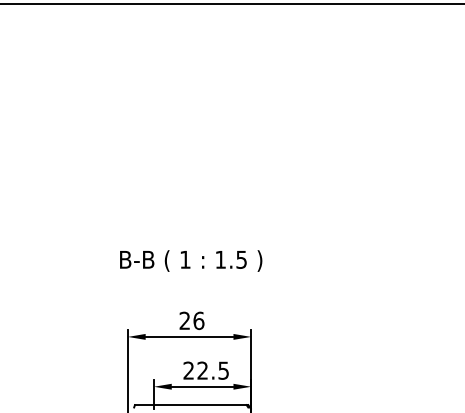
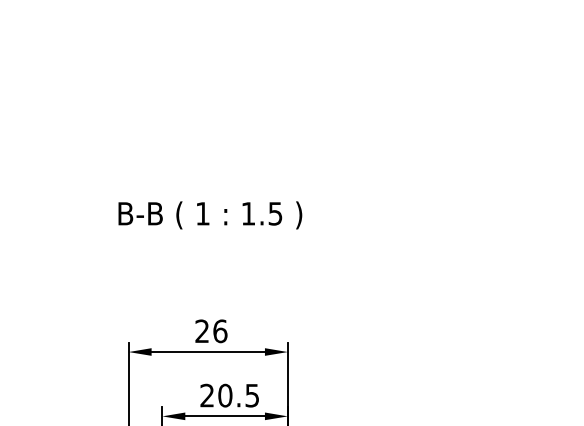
text: (191, 260) -> (210, 214), moved
text: (202, 370) -> (224, 395), 22.5 -> 20.5

